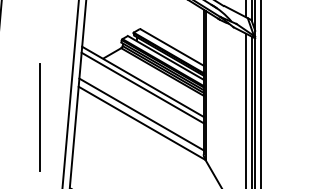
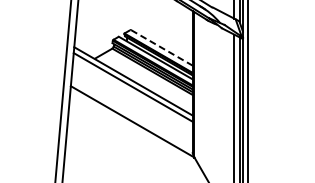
line: (172, 47) -> (162, 47), solid -> dashed
line: (141, 114) -> (132, 113), removed
line: (39, 117) -> (32, 116), removed

